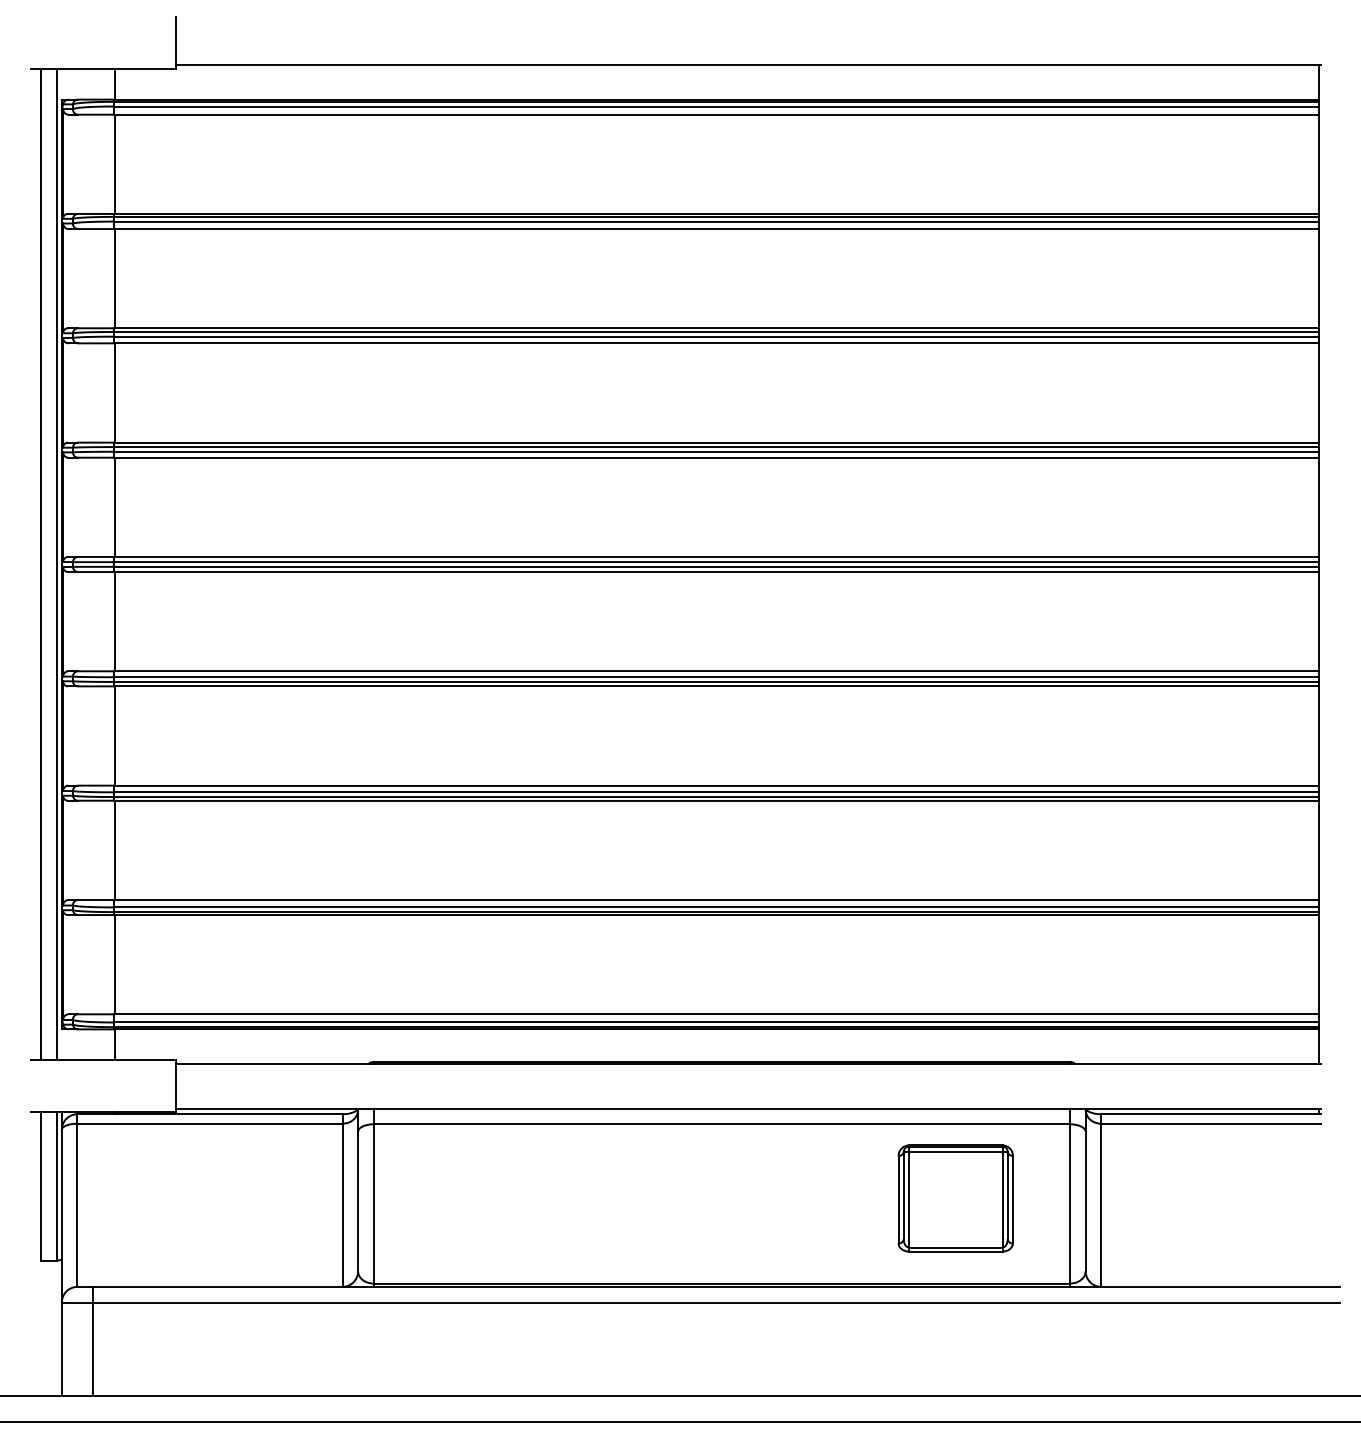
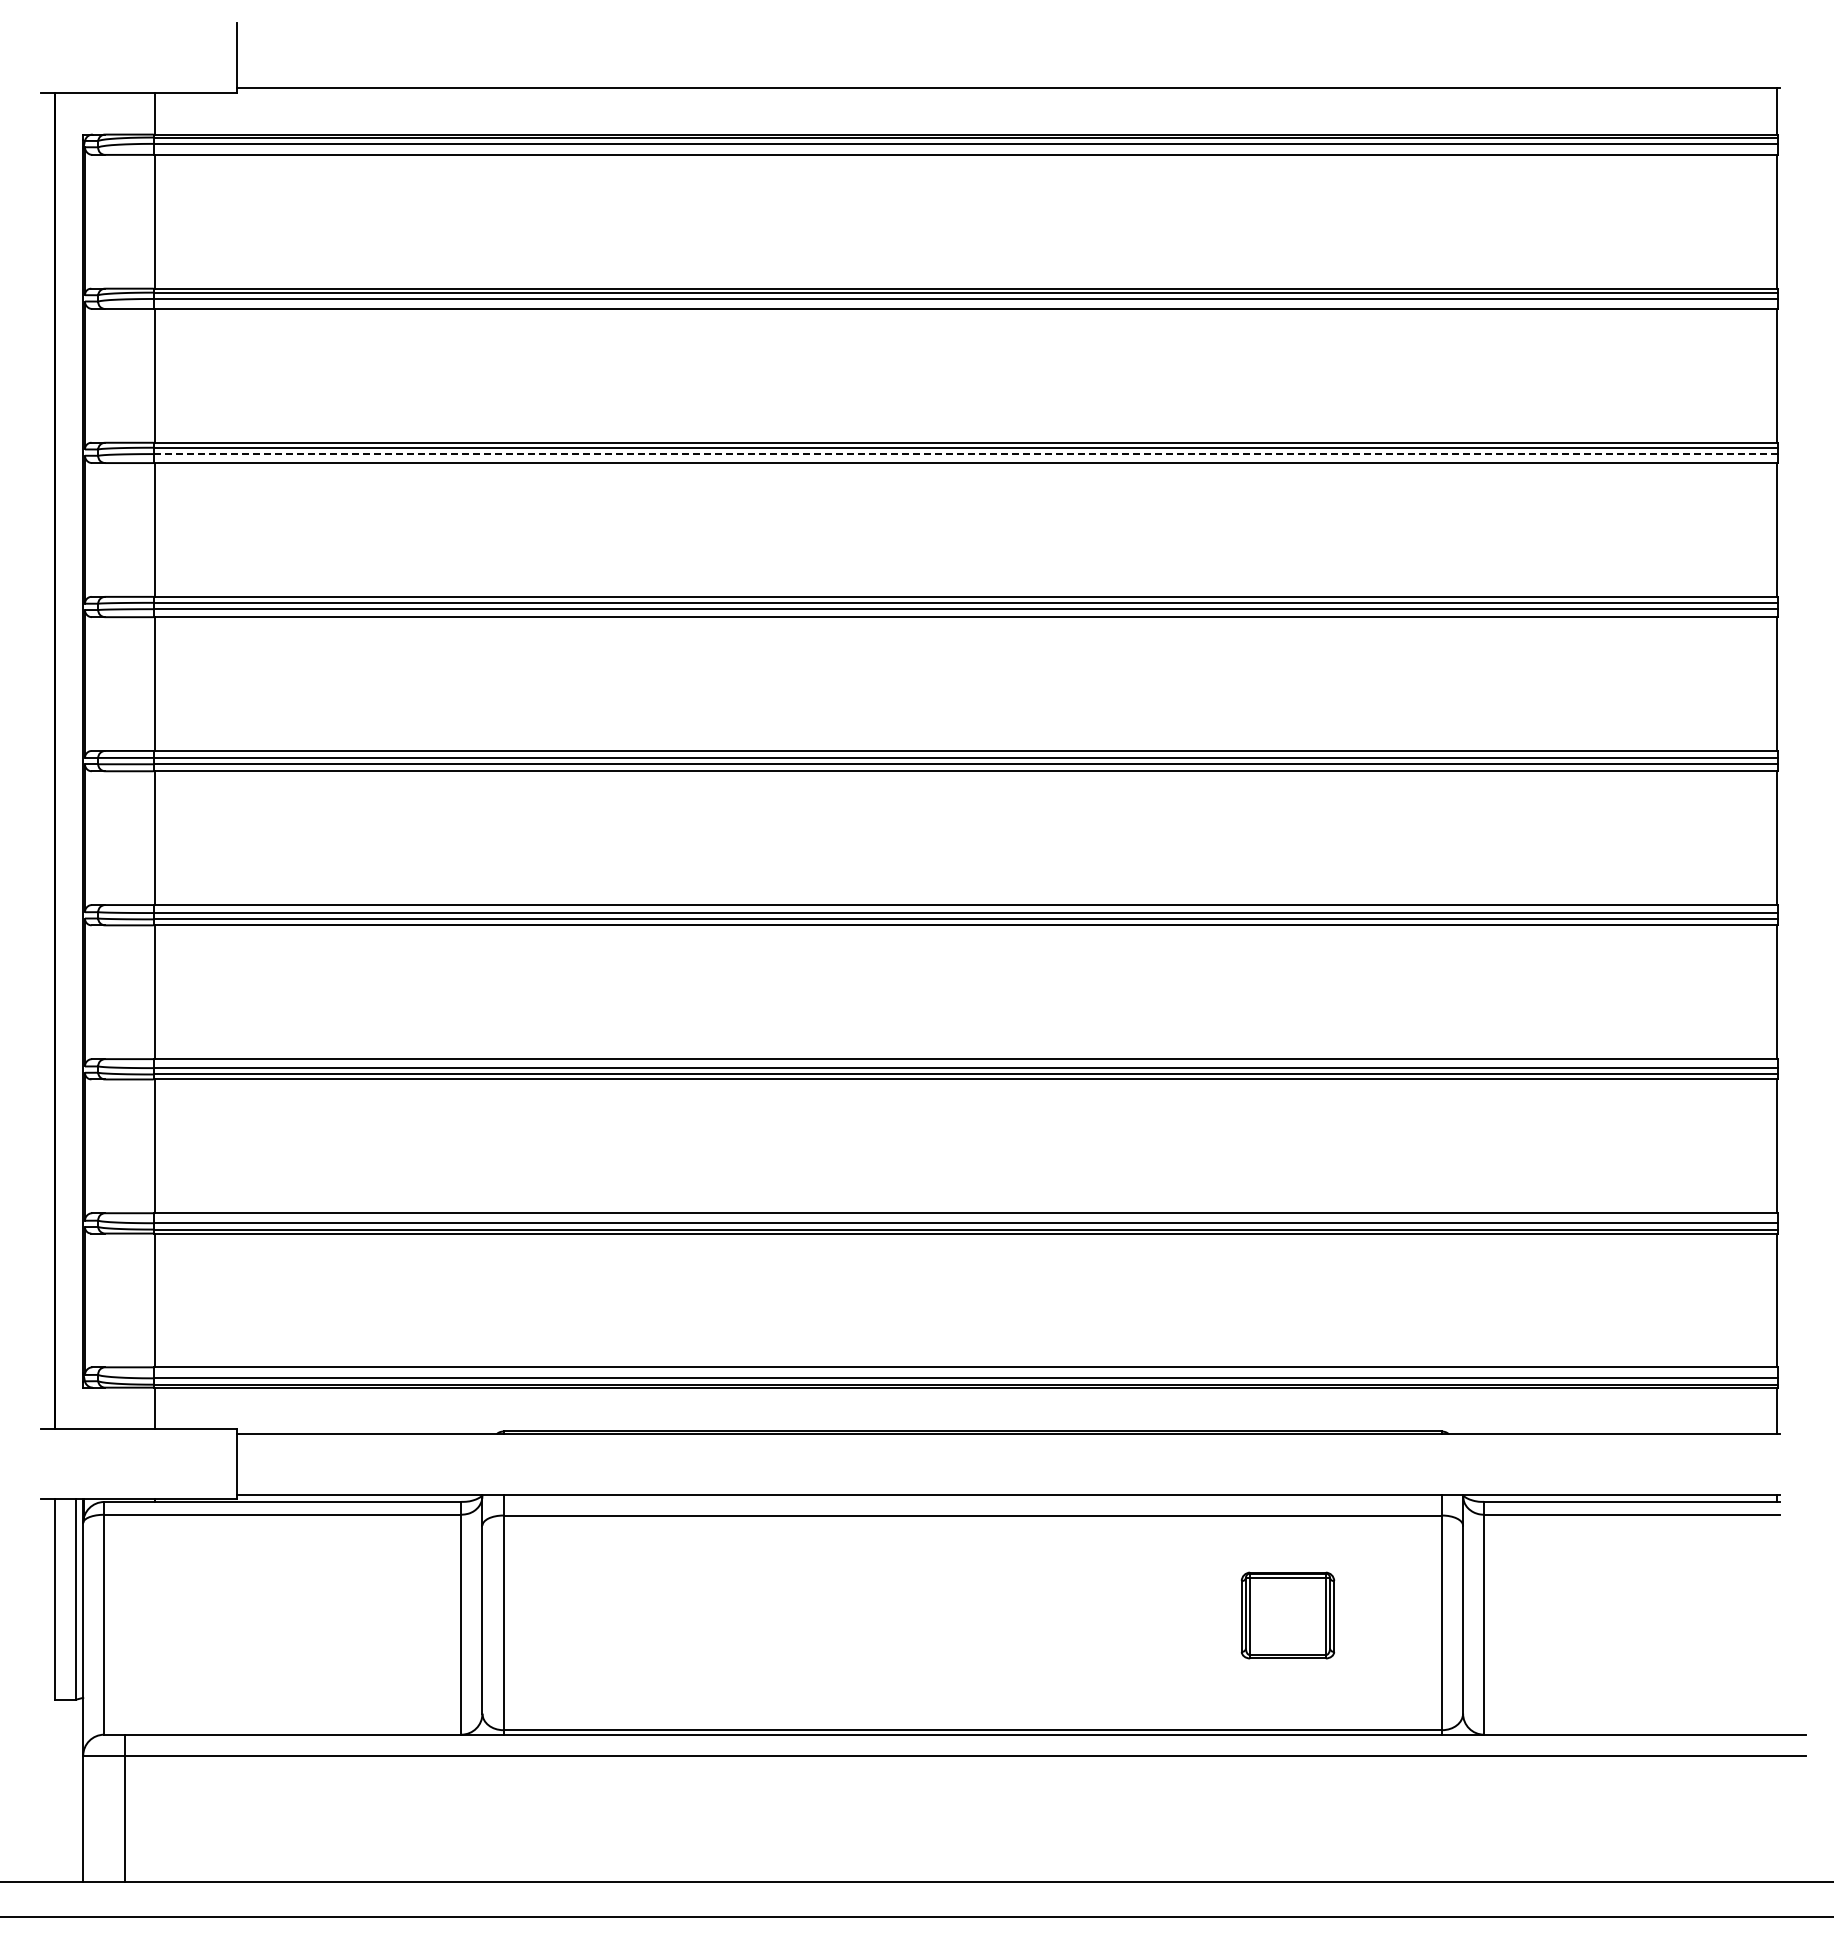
line: (717, 336) -> (966, 454), solid -> dashed
line: (56, 564) -> (76, 760), removed
part: (955, 1198) -> (1287, 1615), size x0.6

